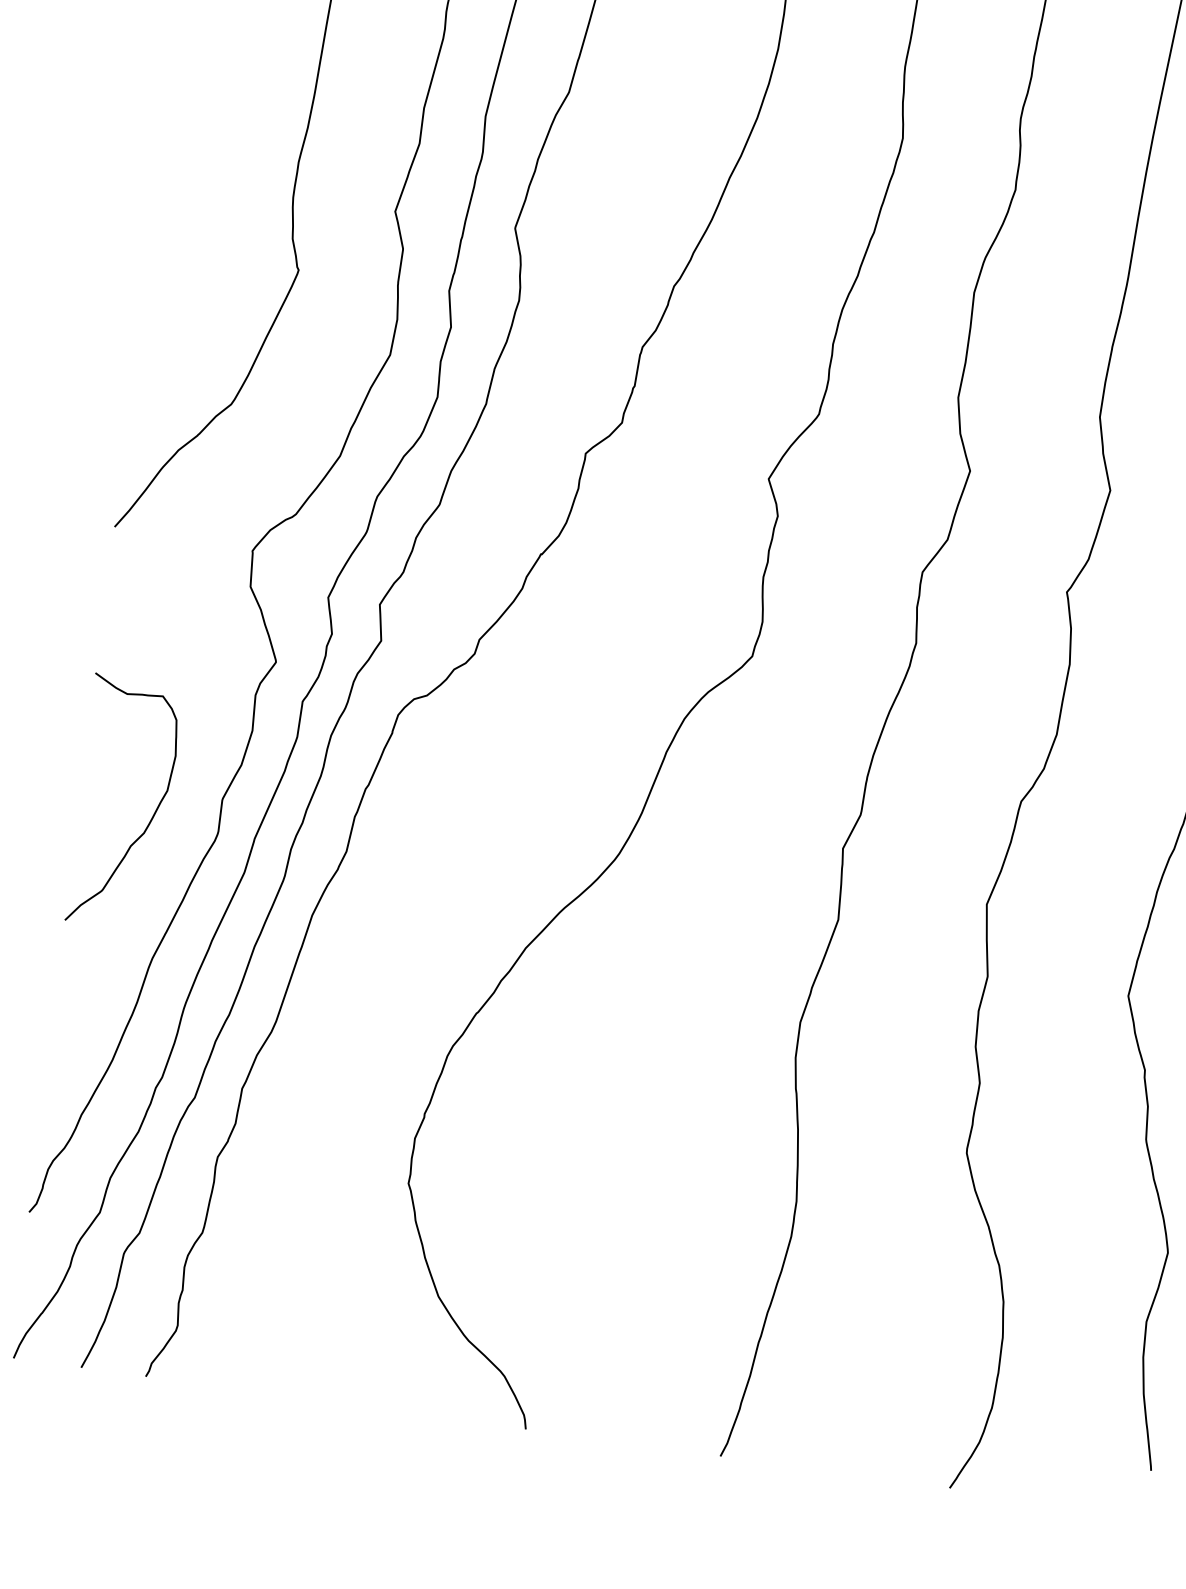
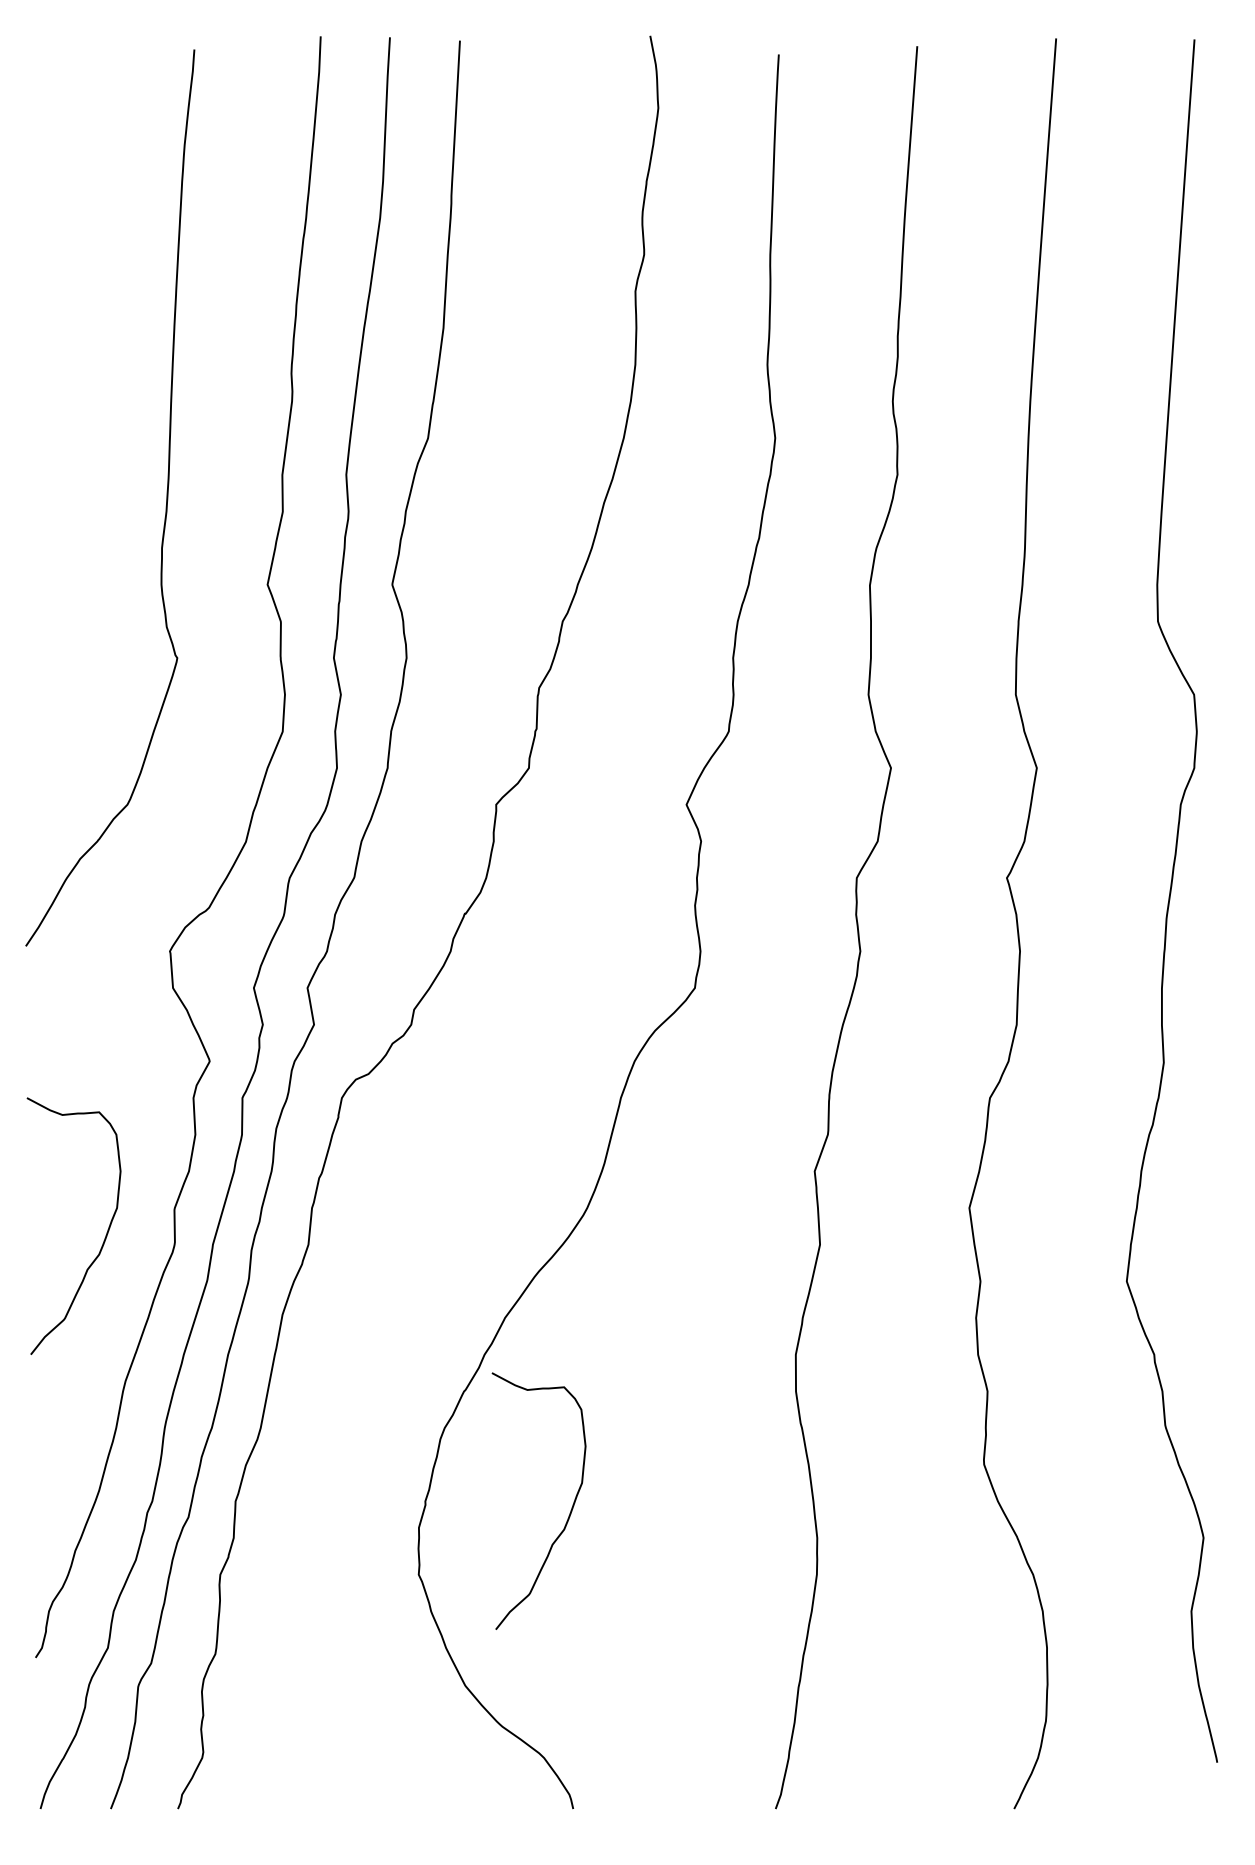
curve: (562, 1142) -> (570, 1510), added

